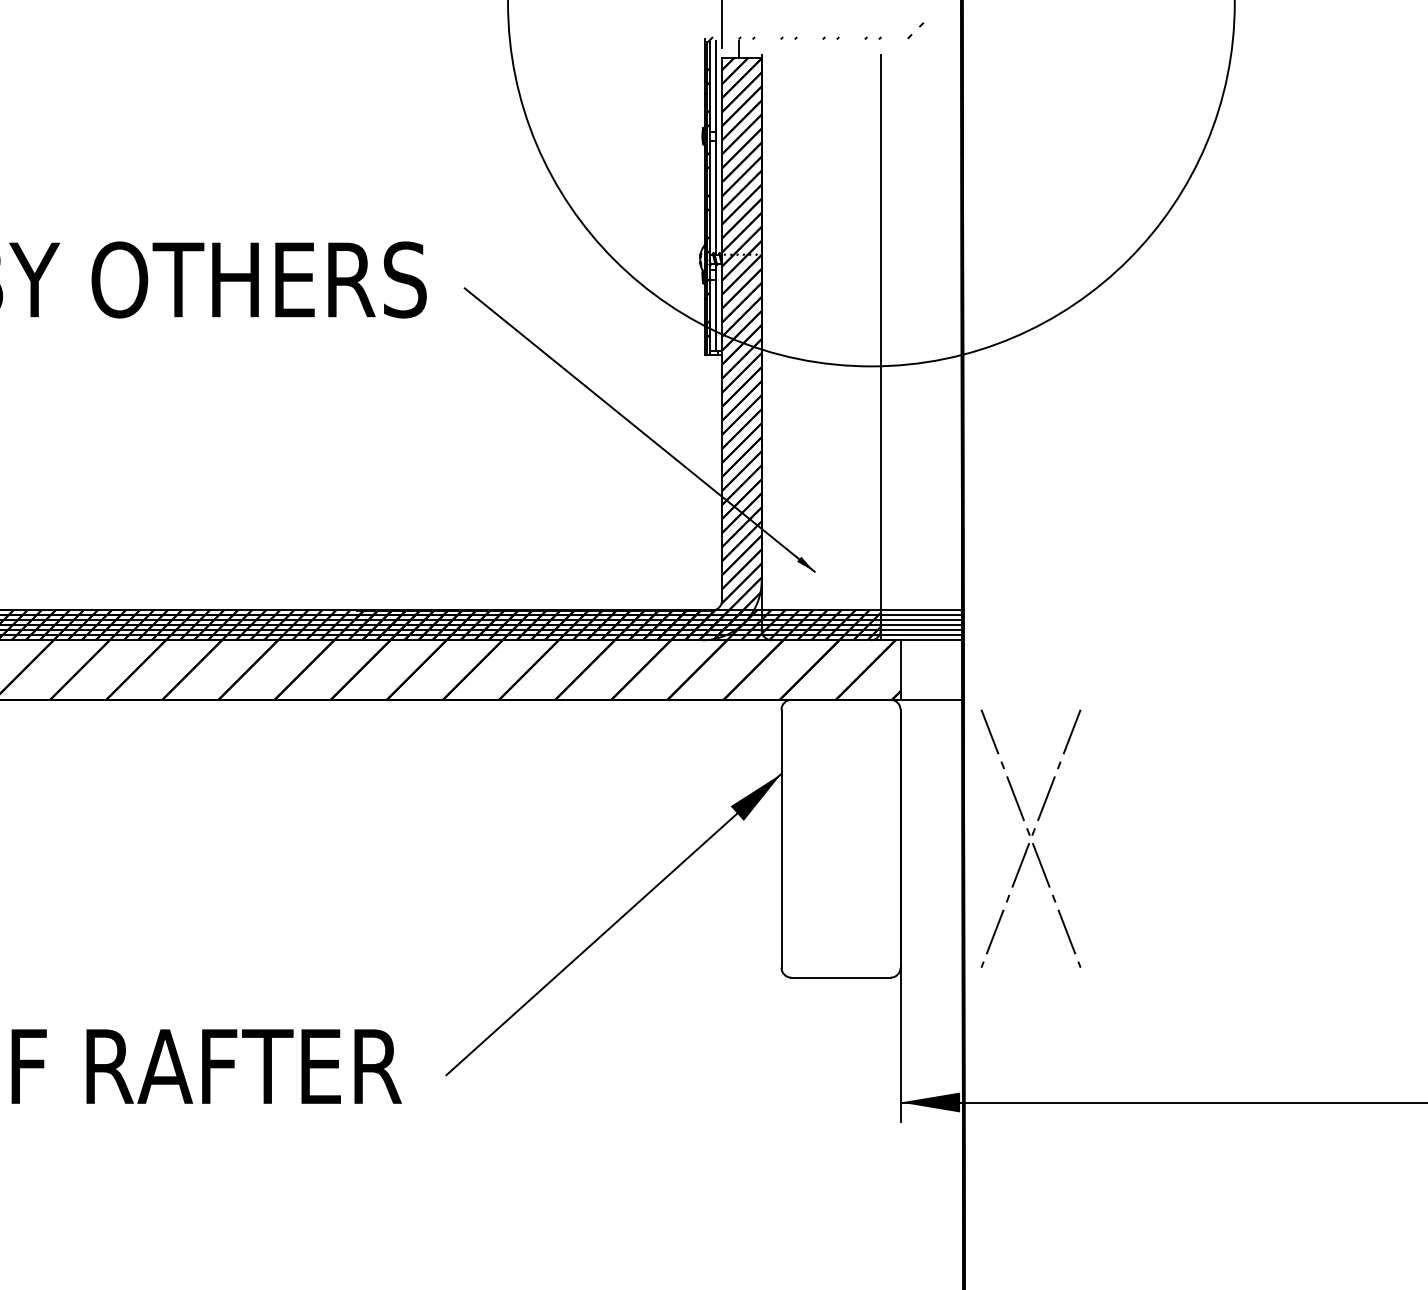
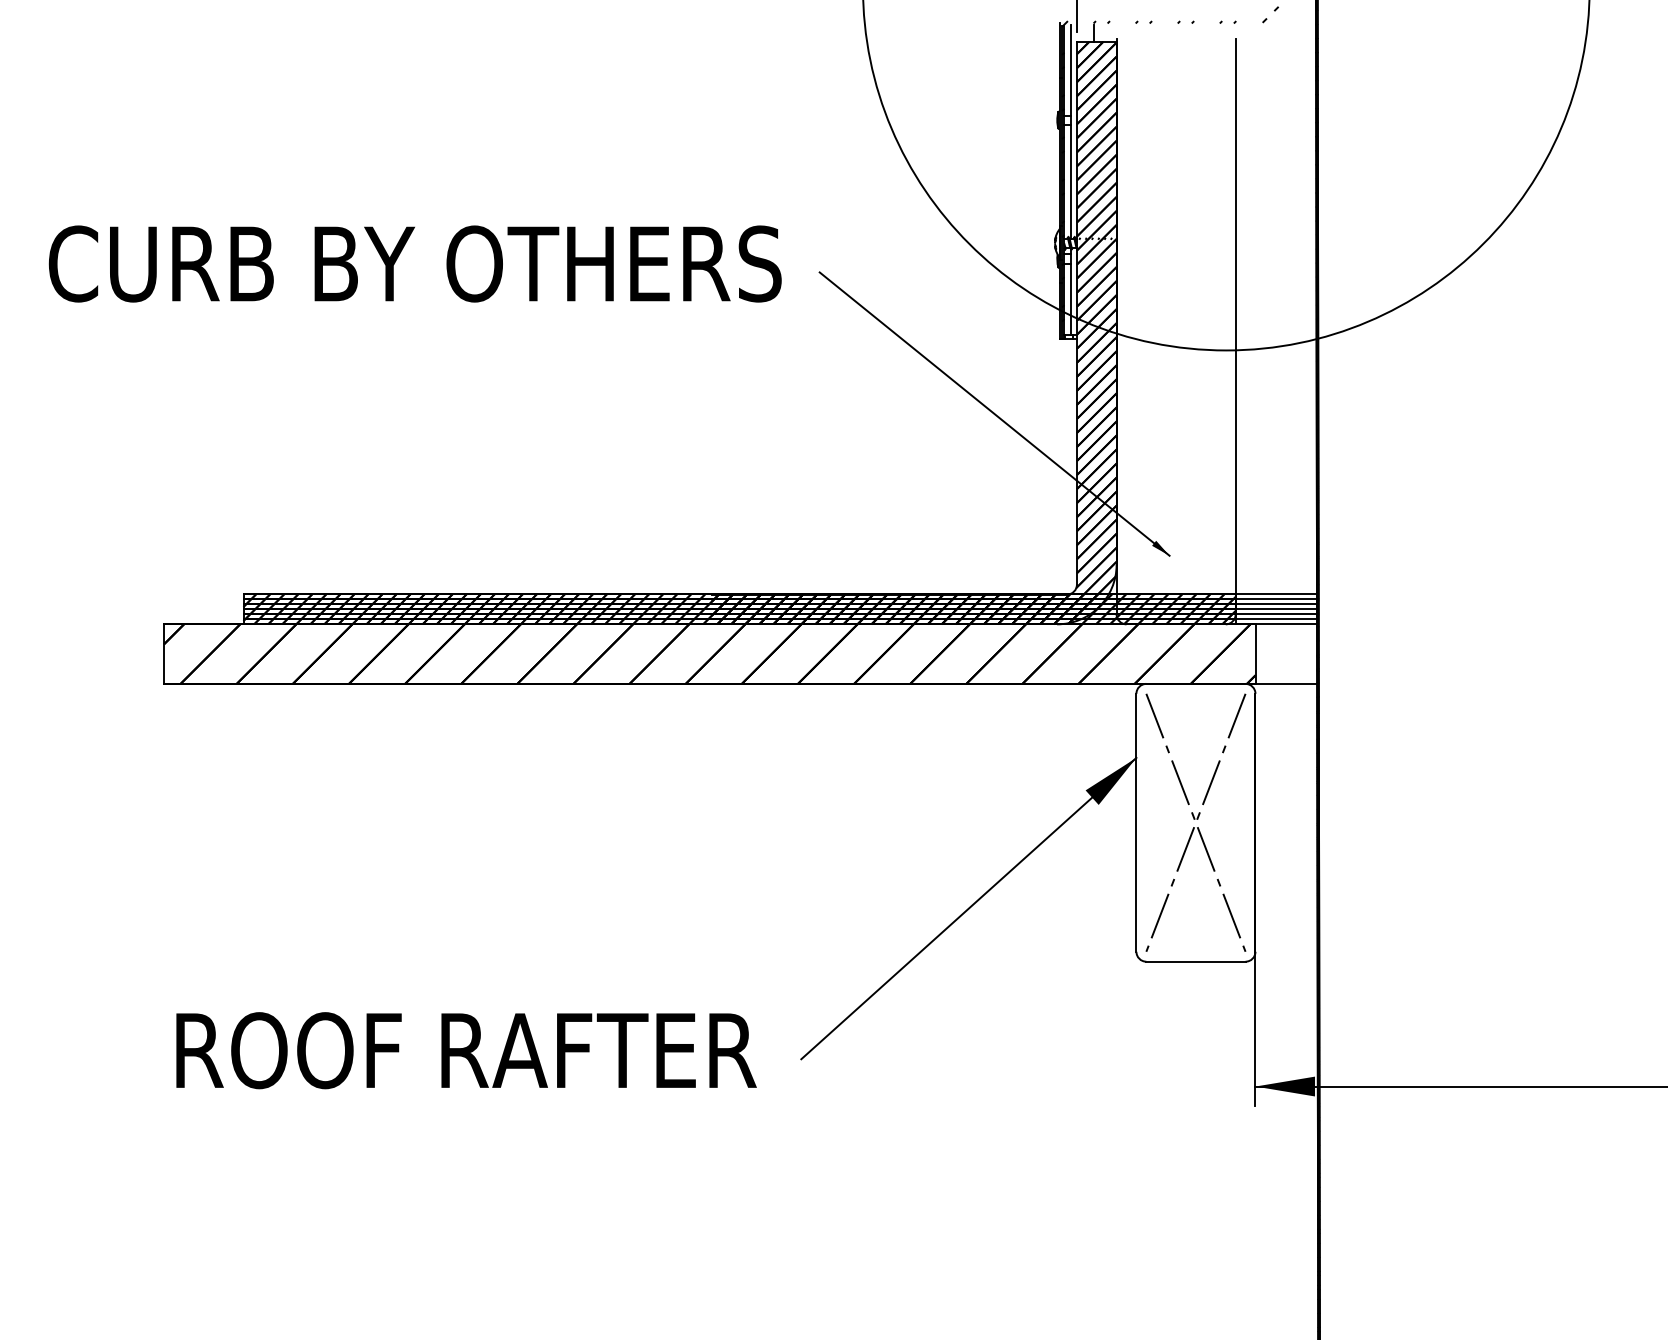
part: (1030, 838) -> (1195, 822), moved

